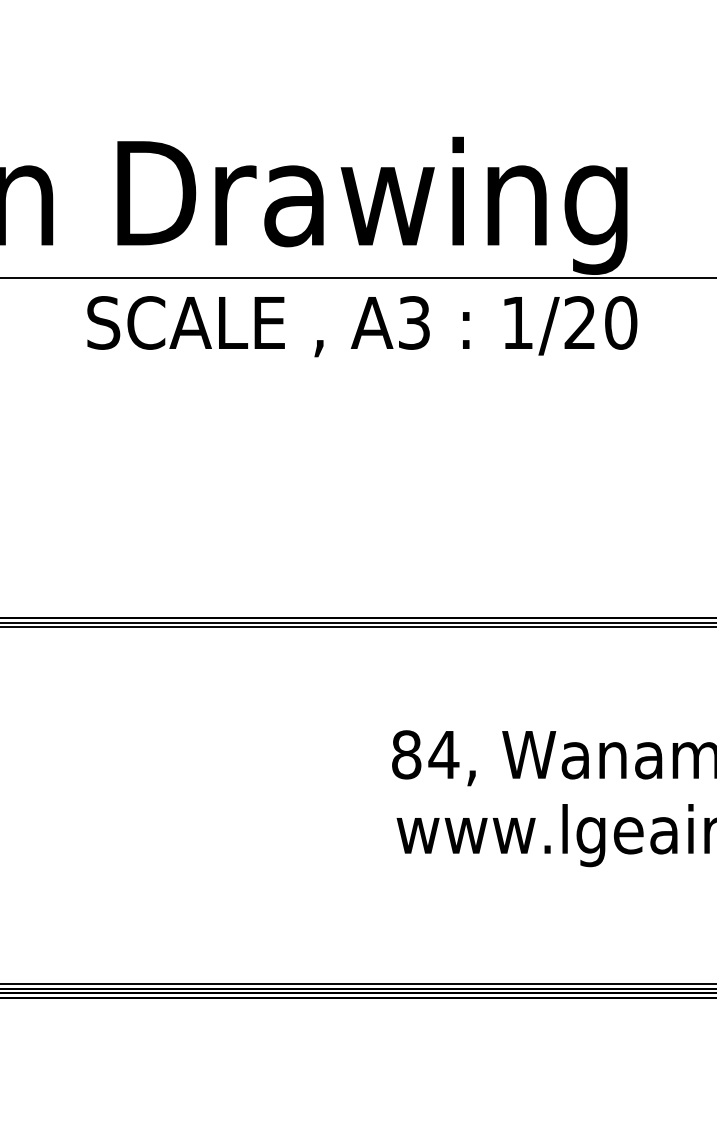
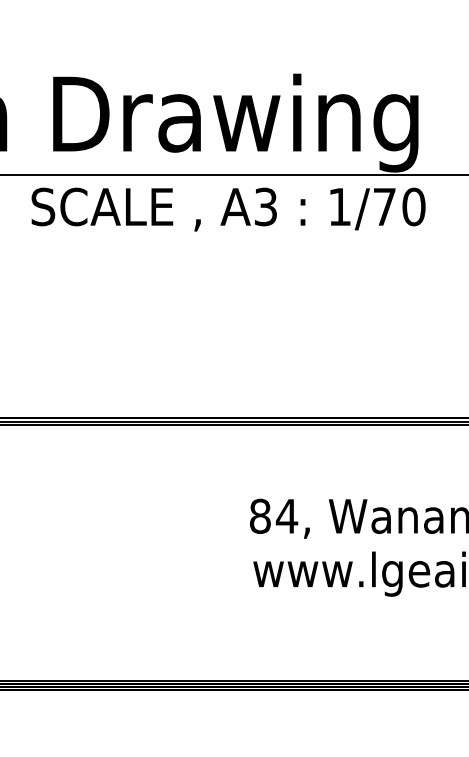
text: (579, 322) -> (384, 206), 1/20 -> 1/70

